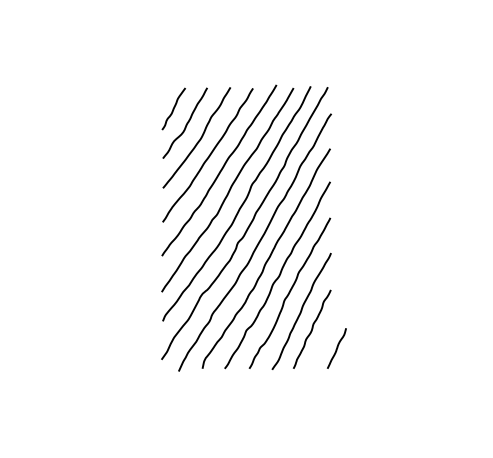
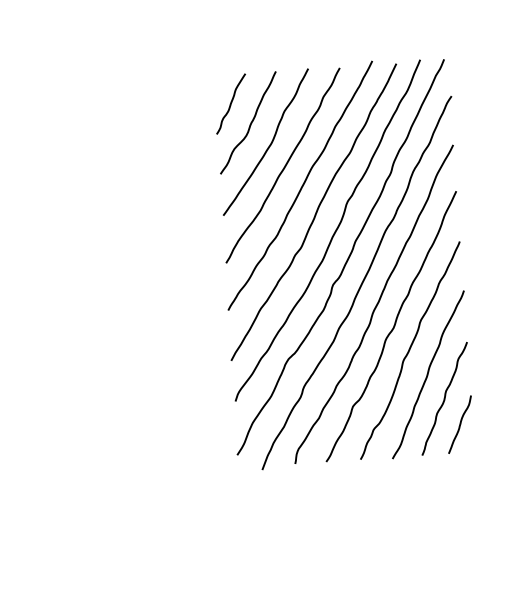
curve: (336, 348) -> (459, 424), moved

